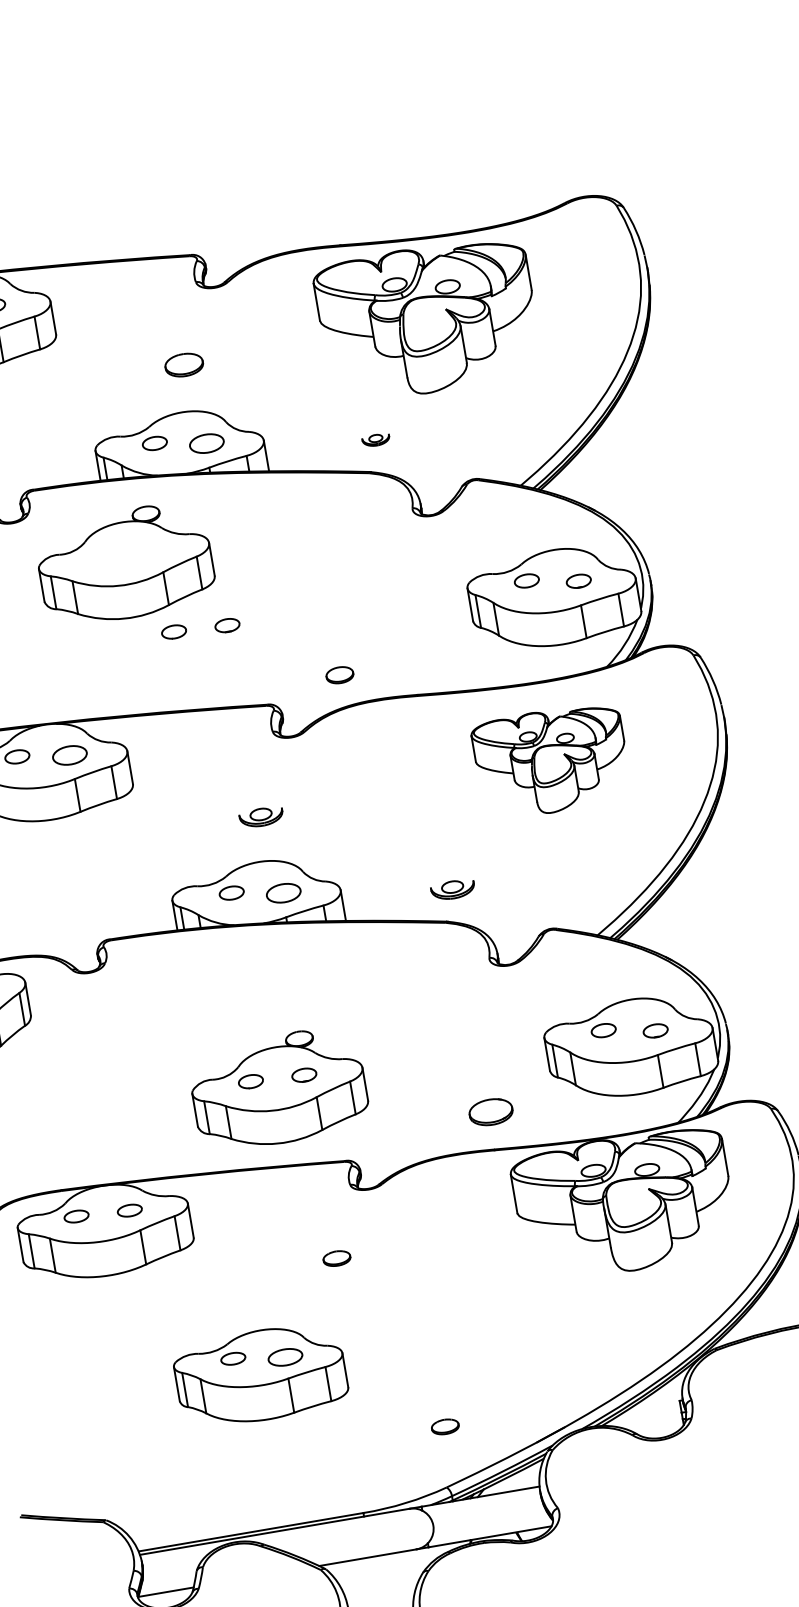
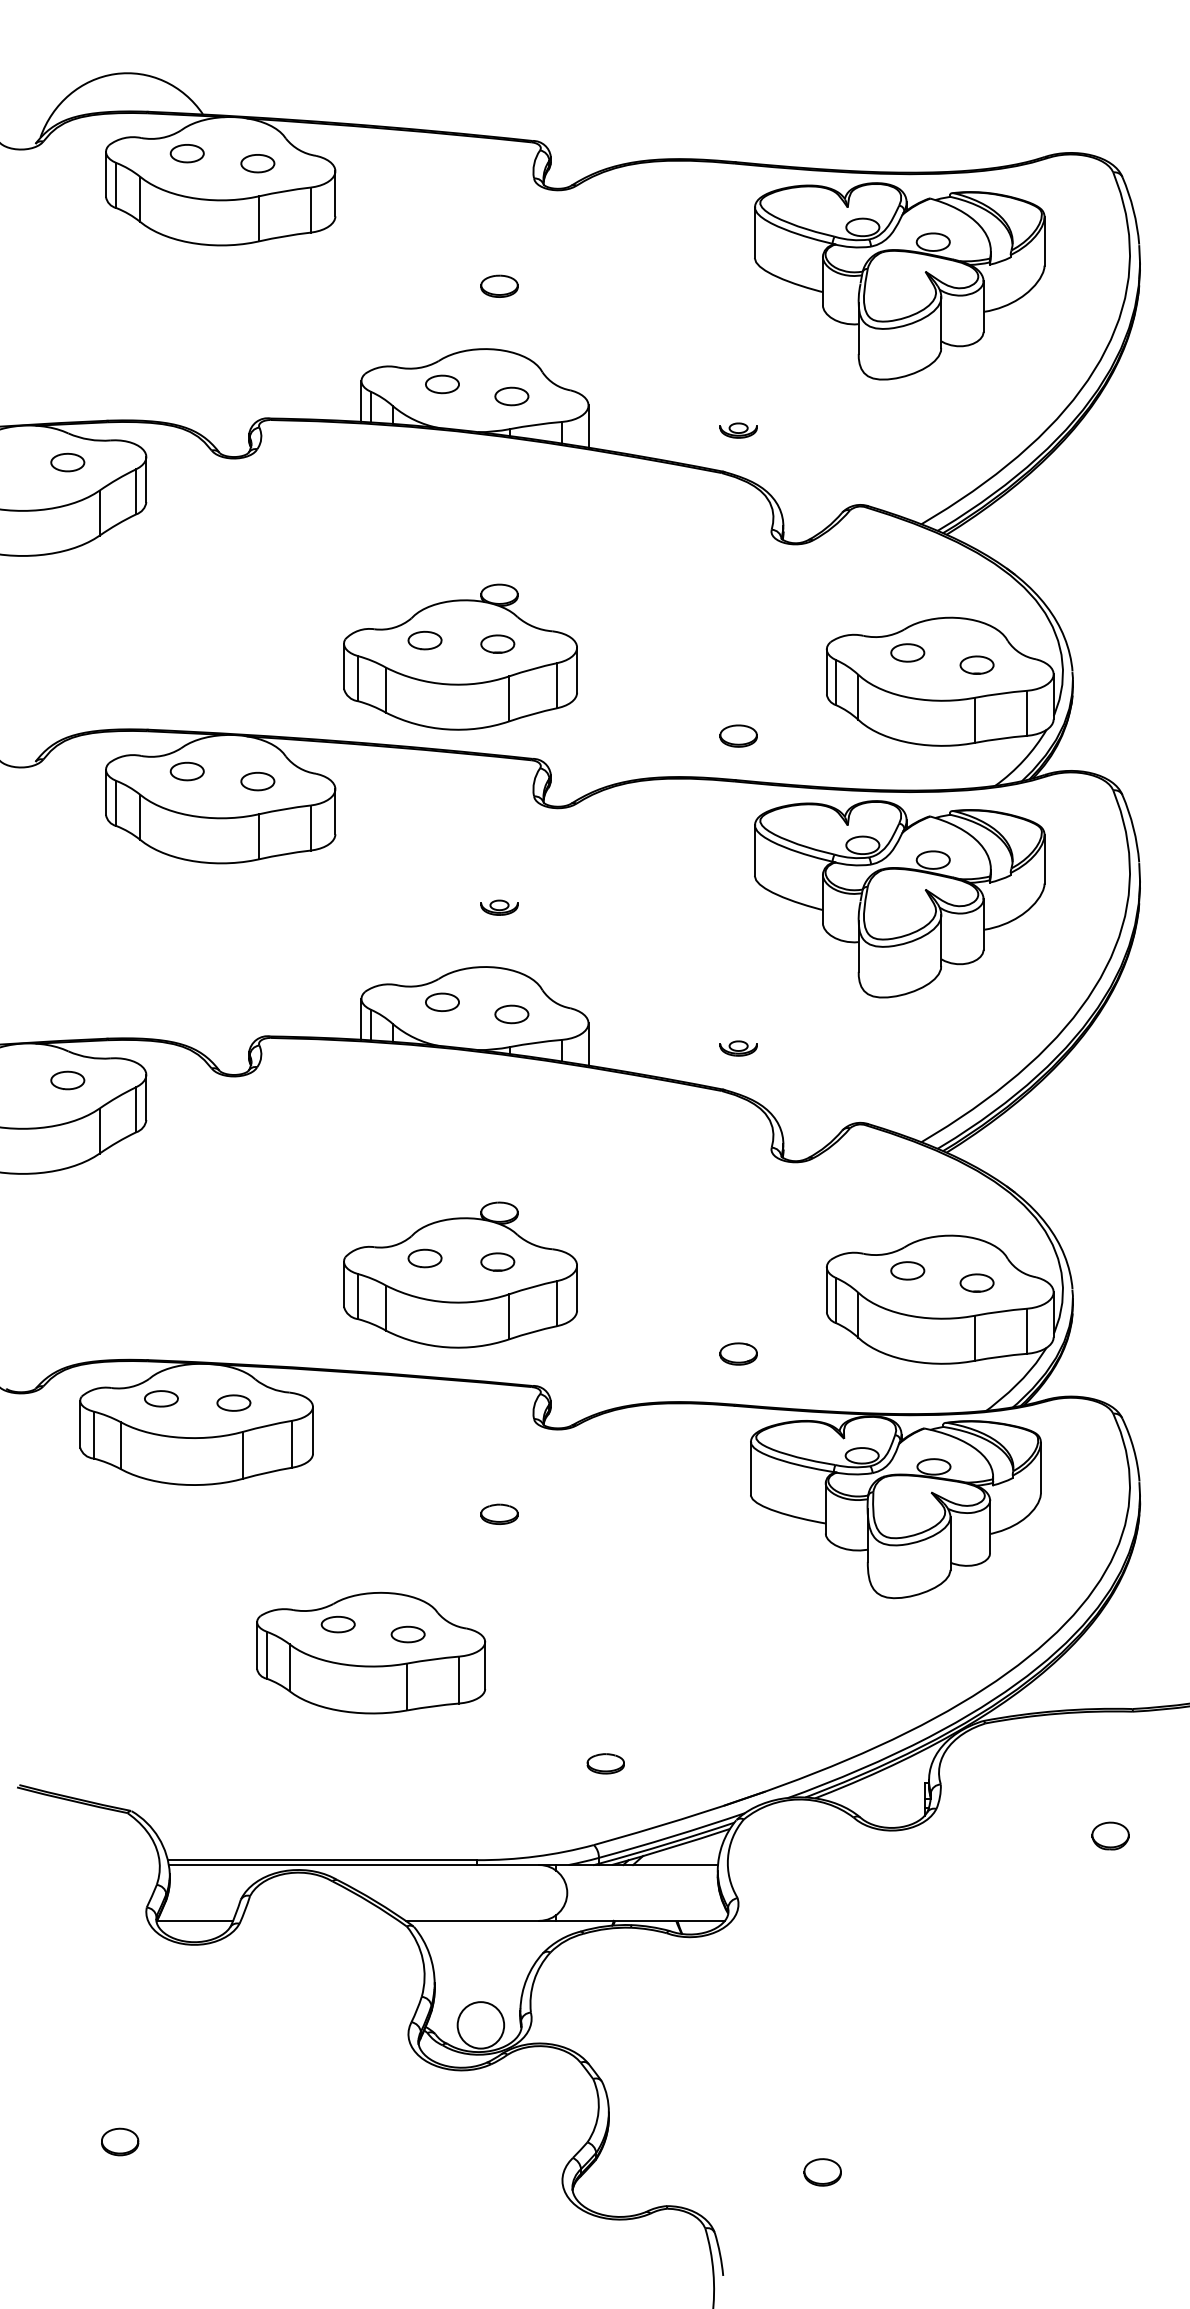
part: (428, 319) -> (899, 281), moved
part: (184, 364) -> (499, 285), size x0.71
part: (206, 443) -> (511, 396), size x0.71
part: (125, 563) -> (460, 656), moved
part: (339, 674) -> (738, 735), moved
part: (69, 755) -> (257, 781), size x0.71
part: (551, 761) -> (899, 899), size x1.43
part: (261, 816) -> (499, 907), size x0.62
part: (452, 889) -> (738, 1048), size x0.62
part: (283, 893) -> (511, 1014), size x0.71
part: (490, 1111) -> (738, 1353), size x0.62
part: (284, 1357) -> (407, 1634), size x0.71

